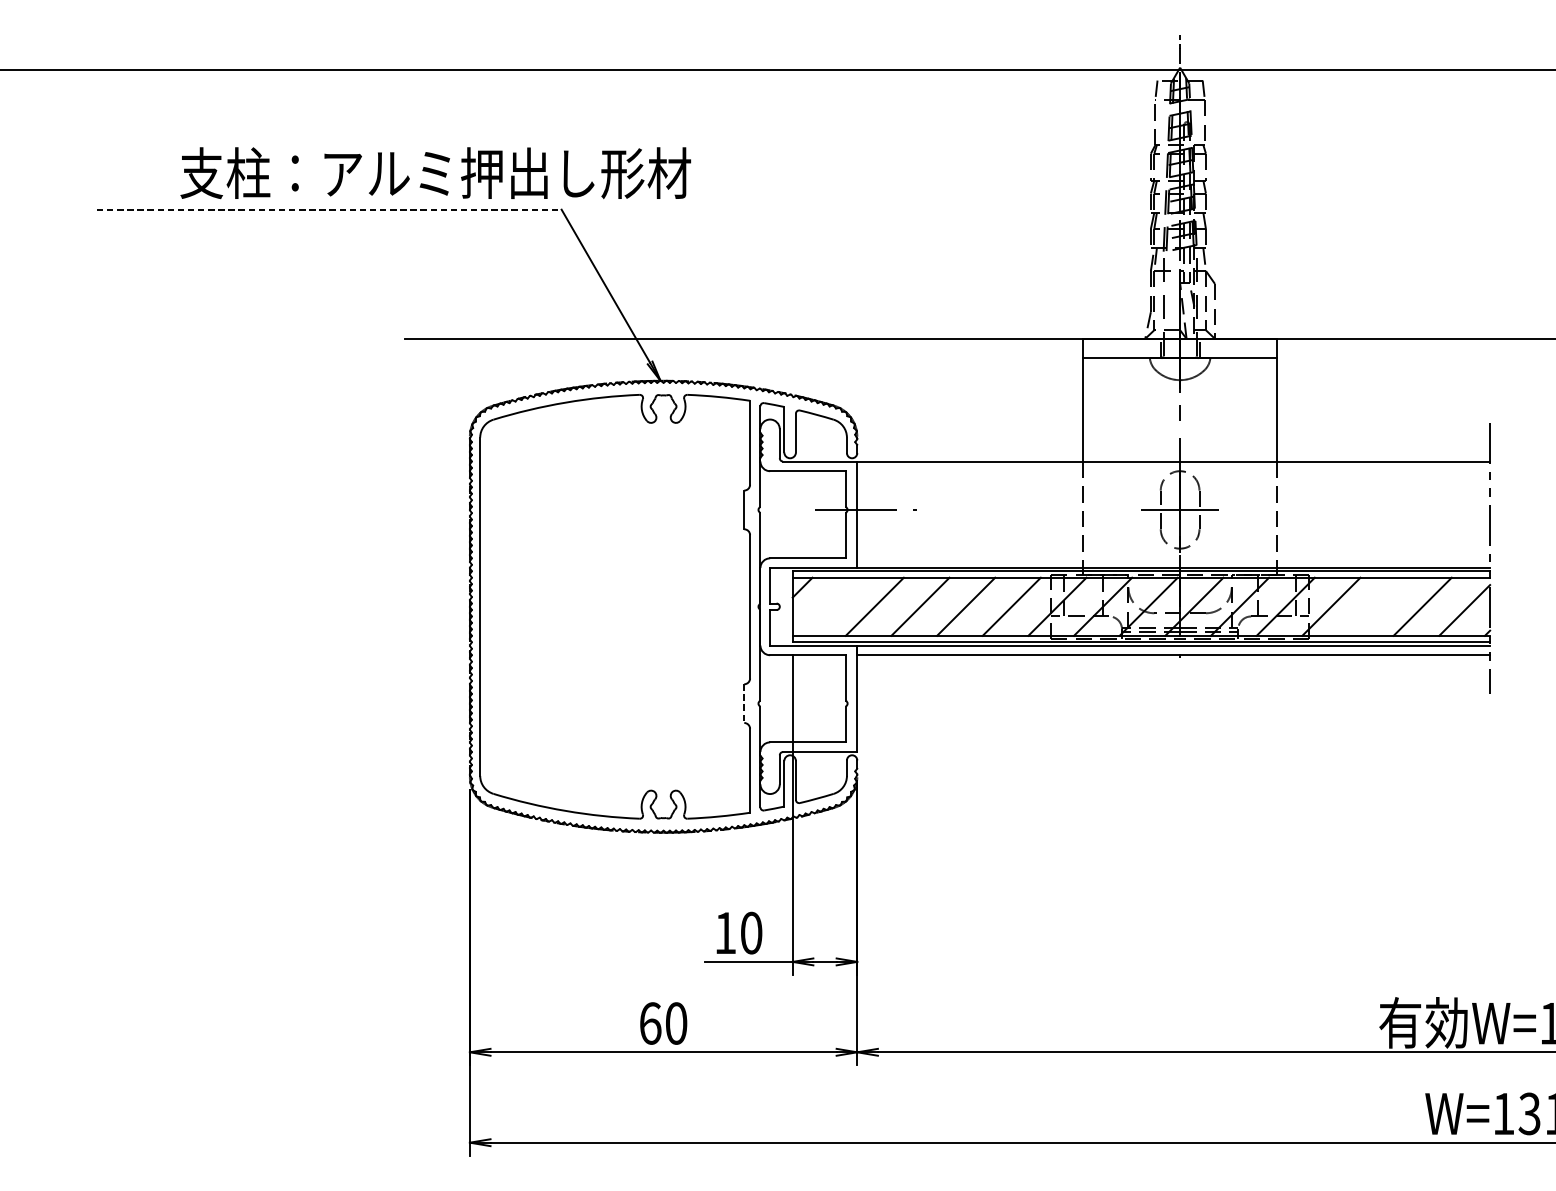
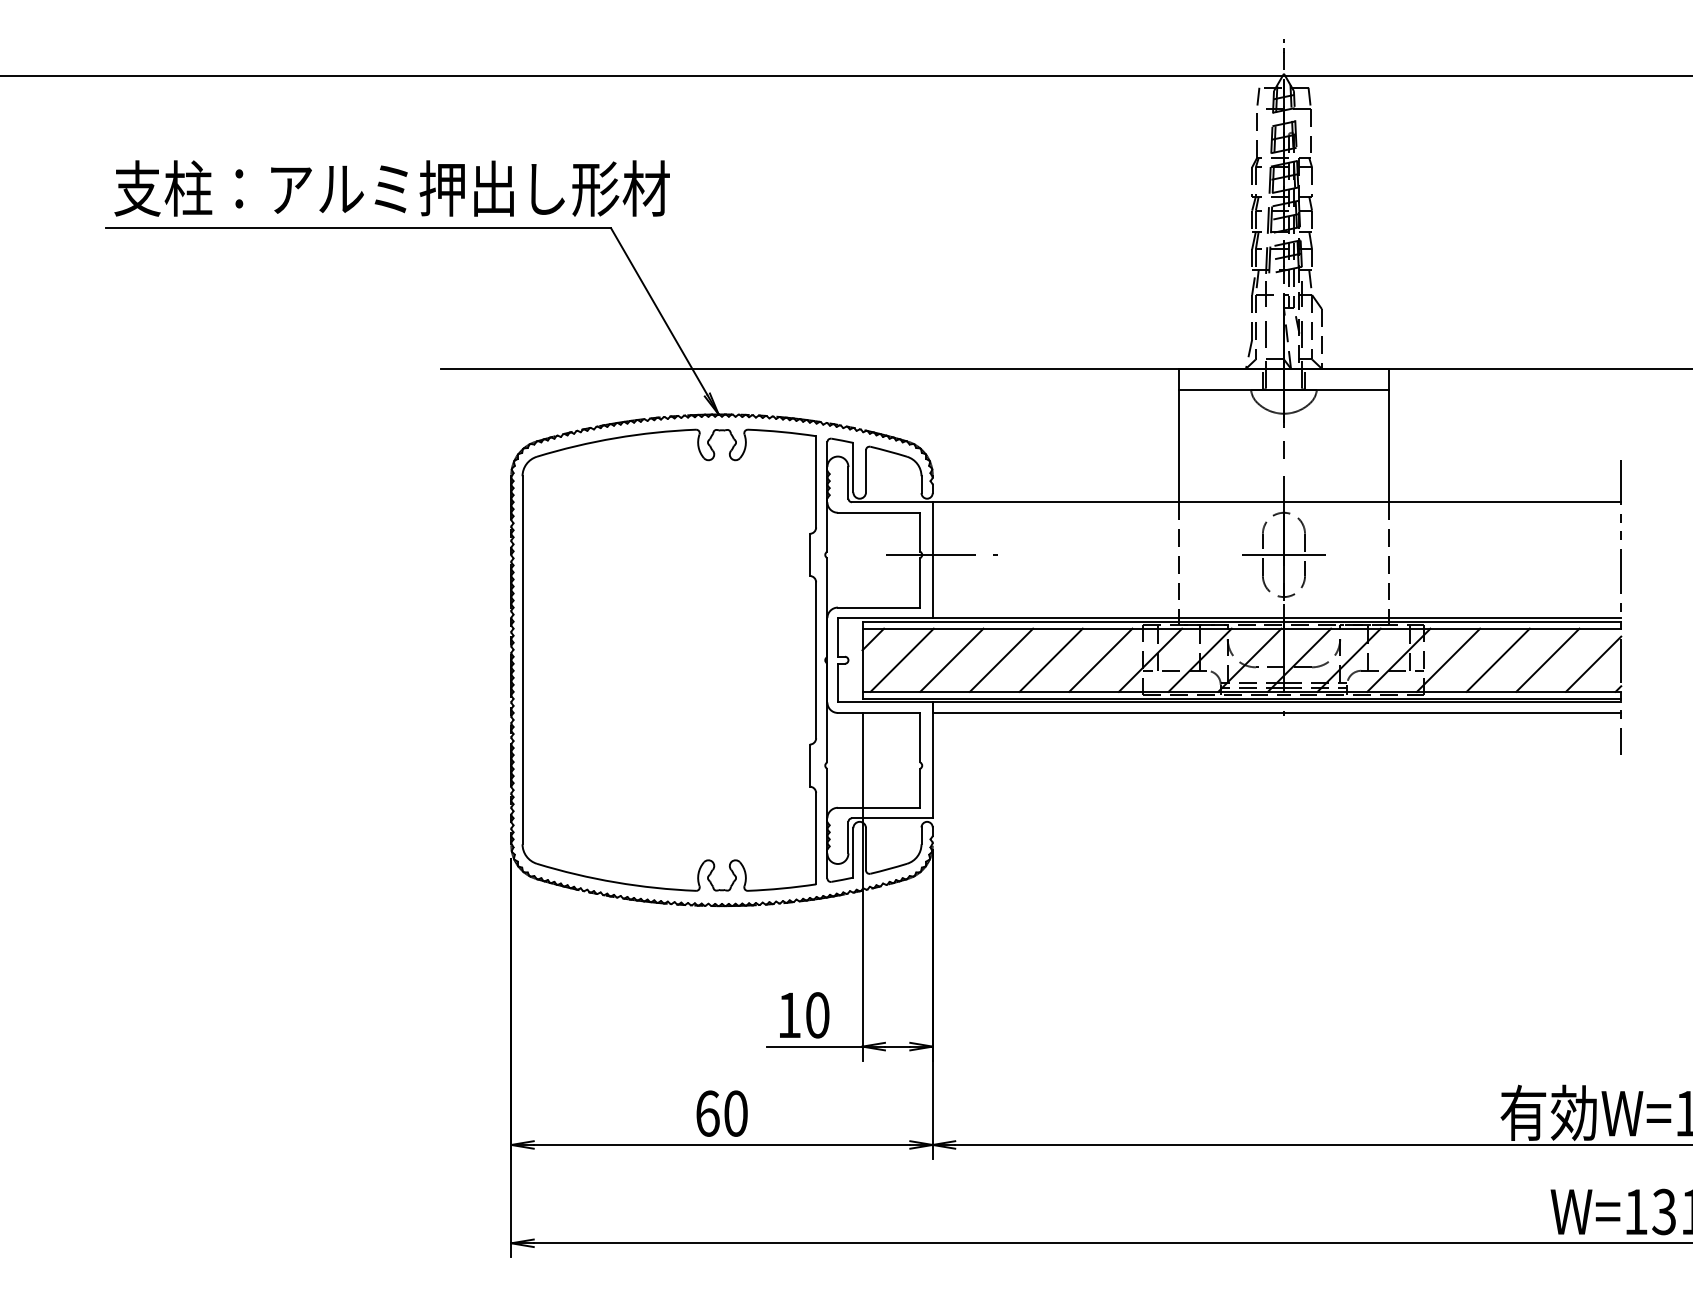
text: (435, 173) -> (391, 188), moved
line: (329, 209) -> (358, 228), dashed -> solid
line: (828, 606) -> (901, 659), added
line: (1376, 606) -> (1497, 659), added
line: (743, 704) -> (809, 766), dashed -> solid

